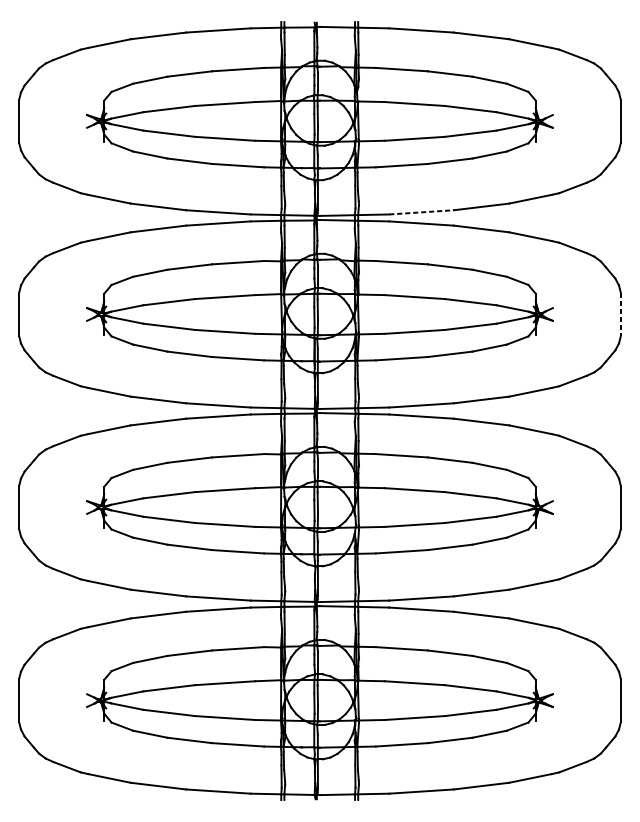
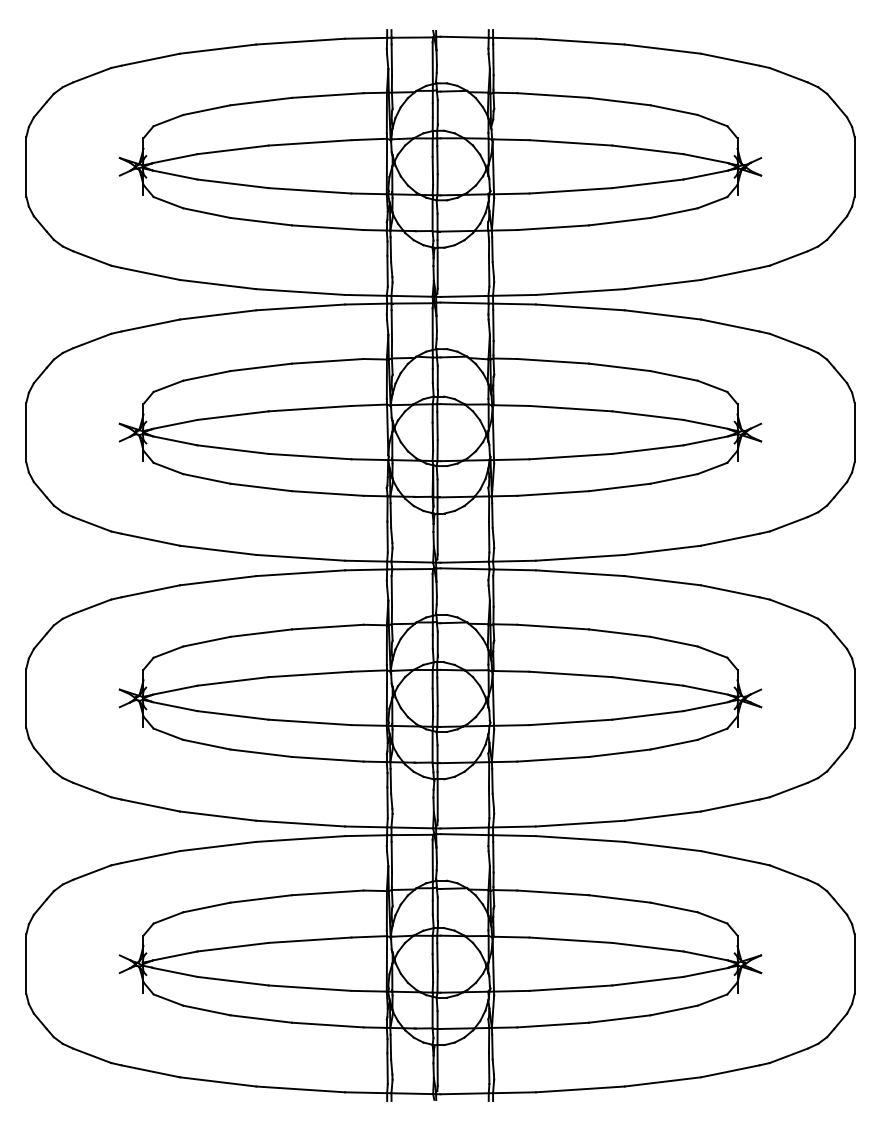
line: (421, 212) -> (580, 292), dashed -> solid
line: (620, 314) -> (854, 432), dashed -> solid

